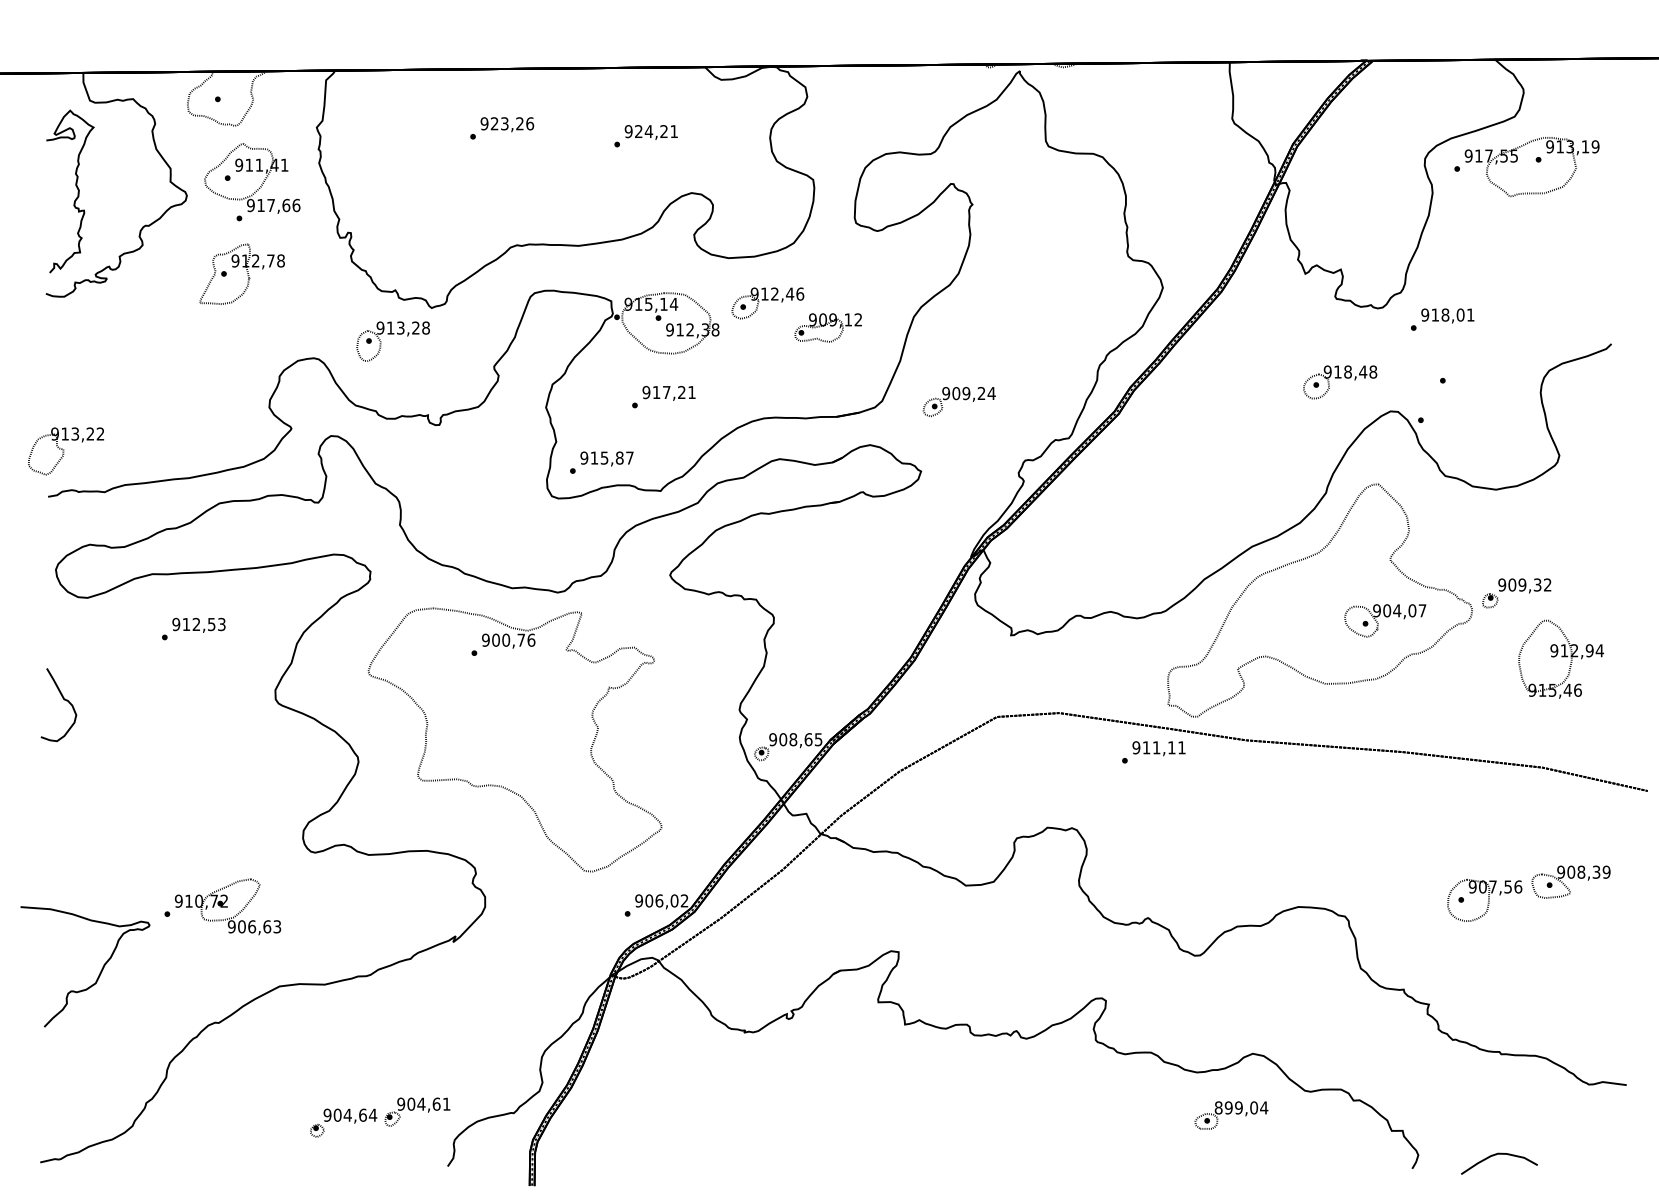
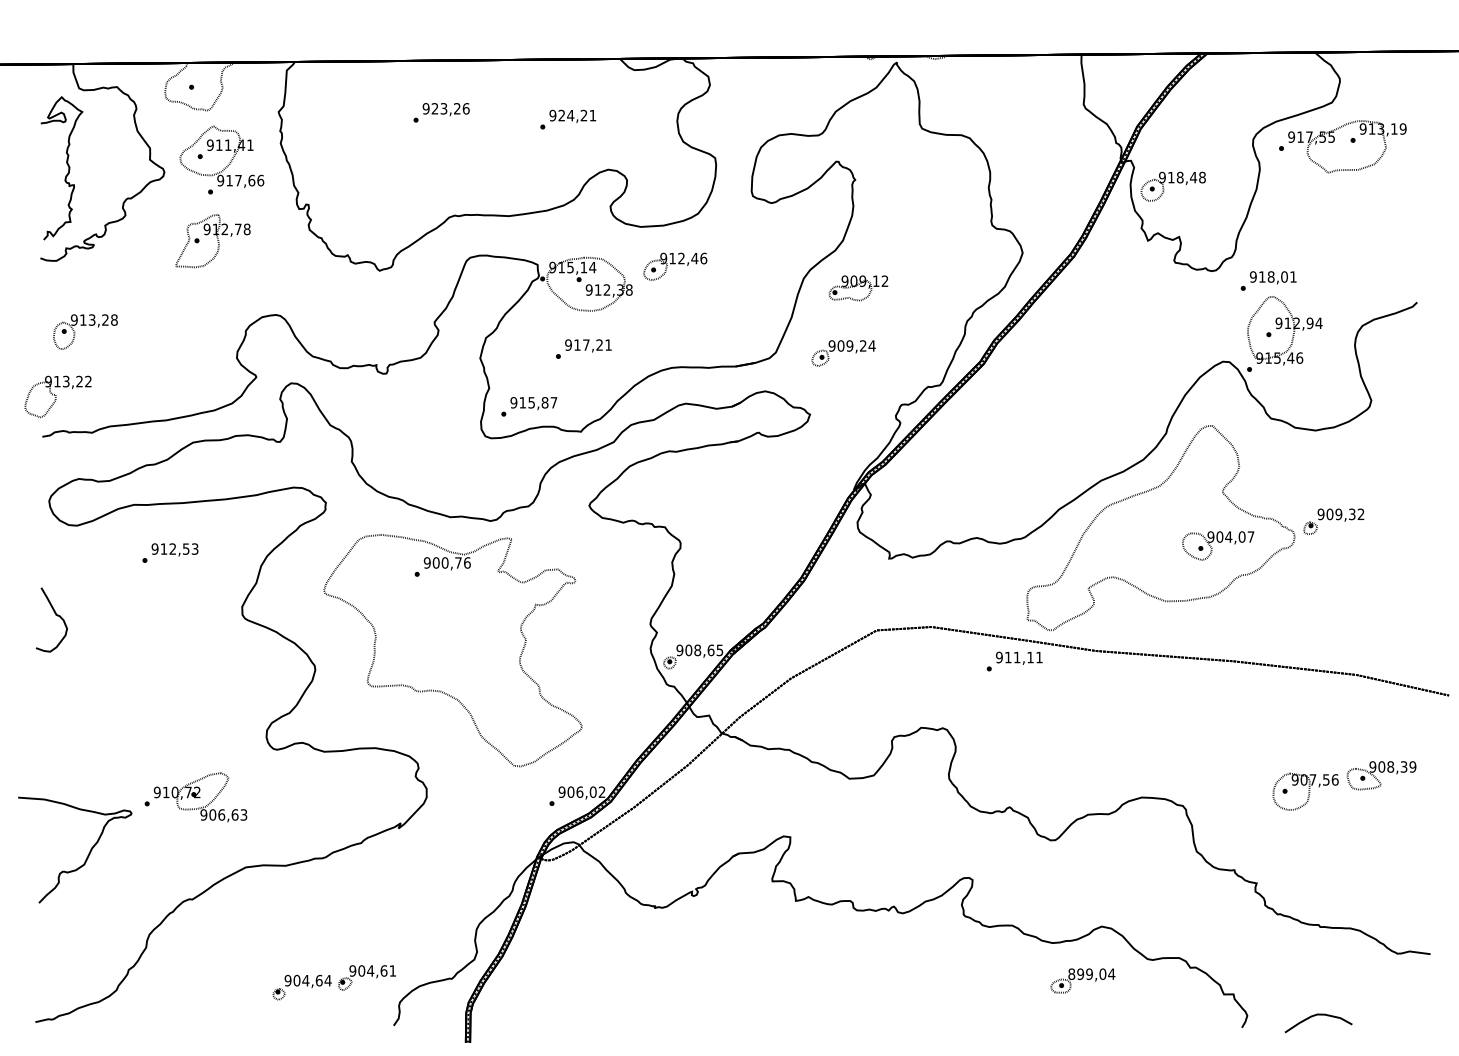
part: (827, 327) -> (857, 287), moved
part: (392, 334) -> (84, 325), moved
part: (1340, 382) -> (1173, 186), moved
part: (1560, 658) -> (1284, 330), moved

